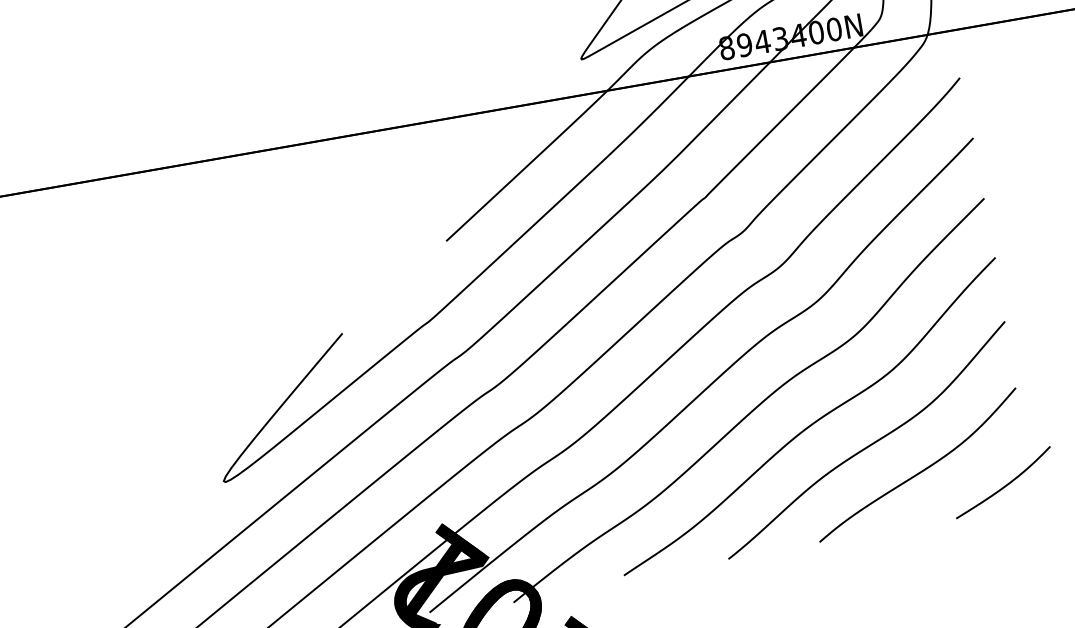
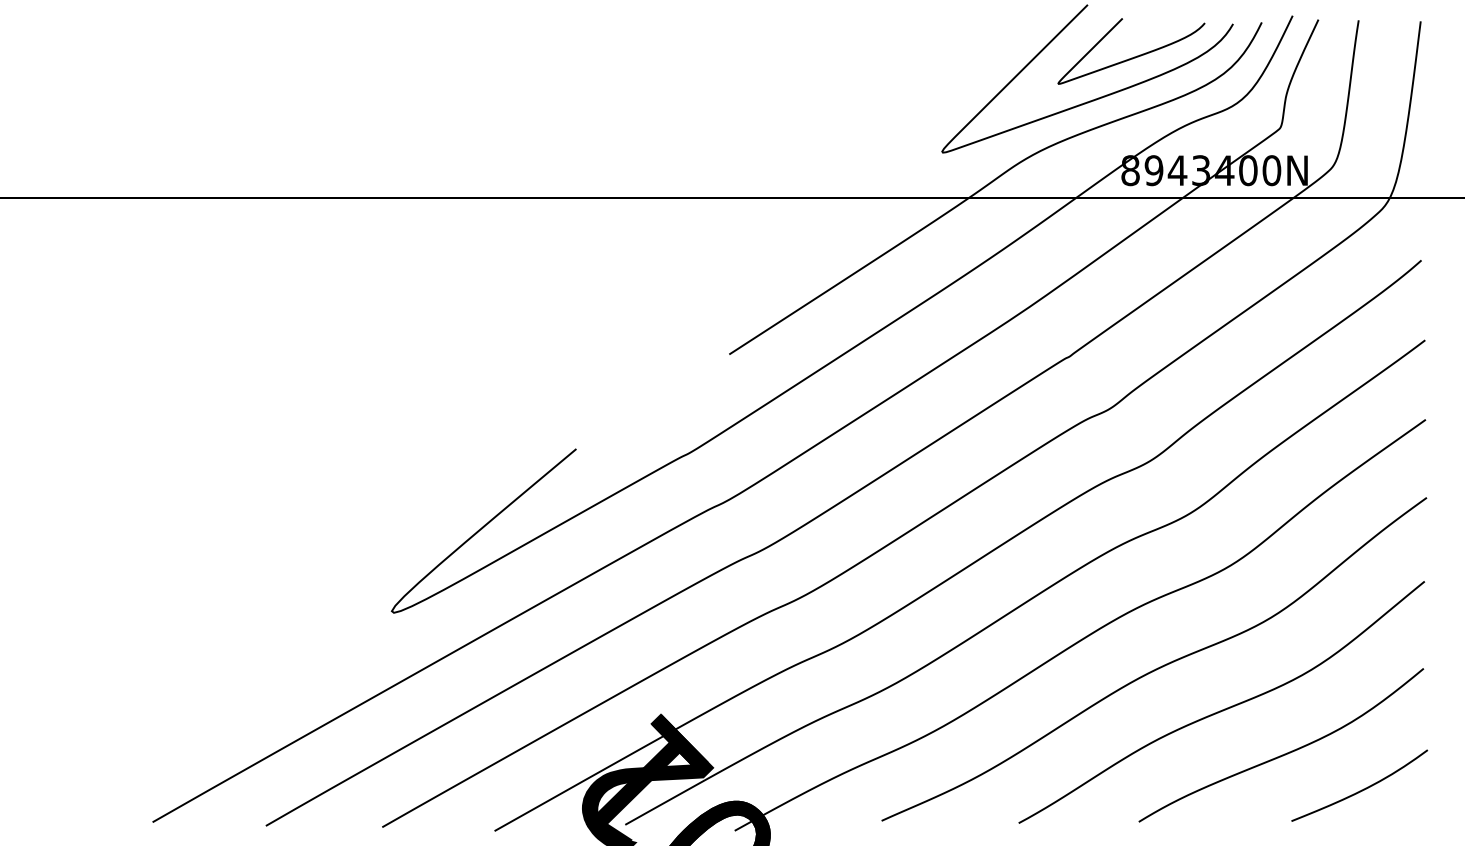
curve: (1005, 485) -> (1361, 789), moved

